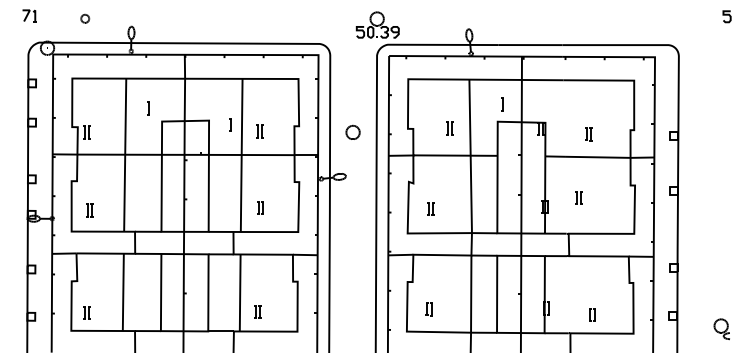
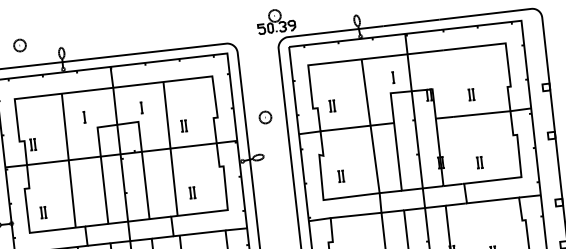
part: (84, 18) -> (19, 45), size x1.67
line: (230, 124) -> (141, 107), moved
part: (449, 128) -> (331, 106), moved
part: (578, 197) -> (479, 162), moved

